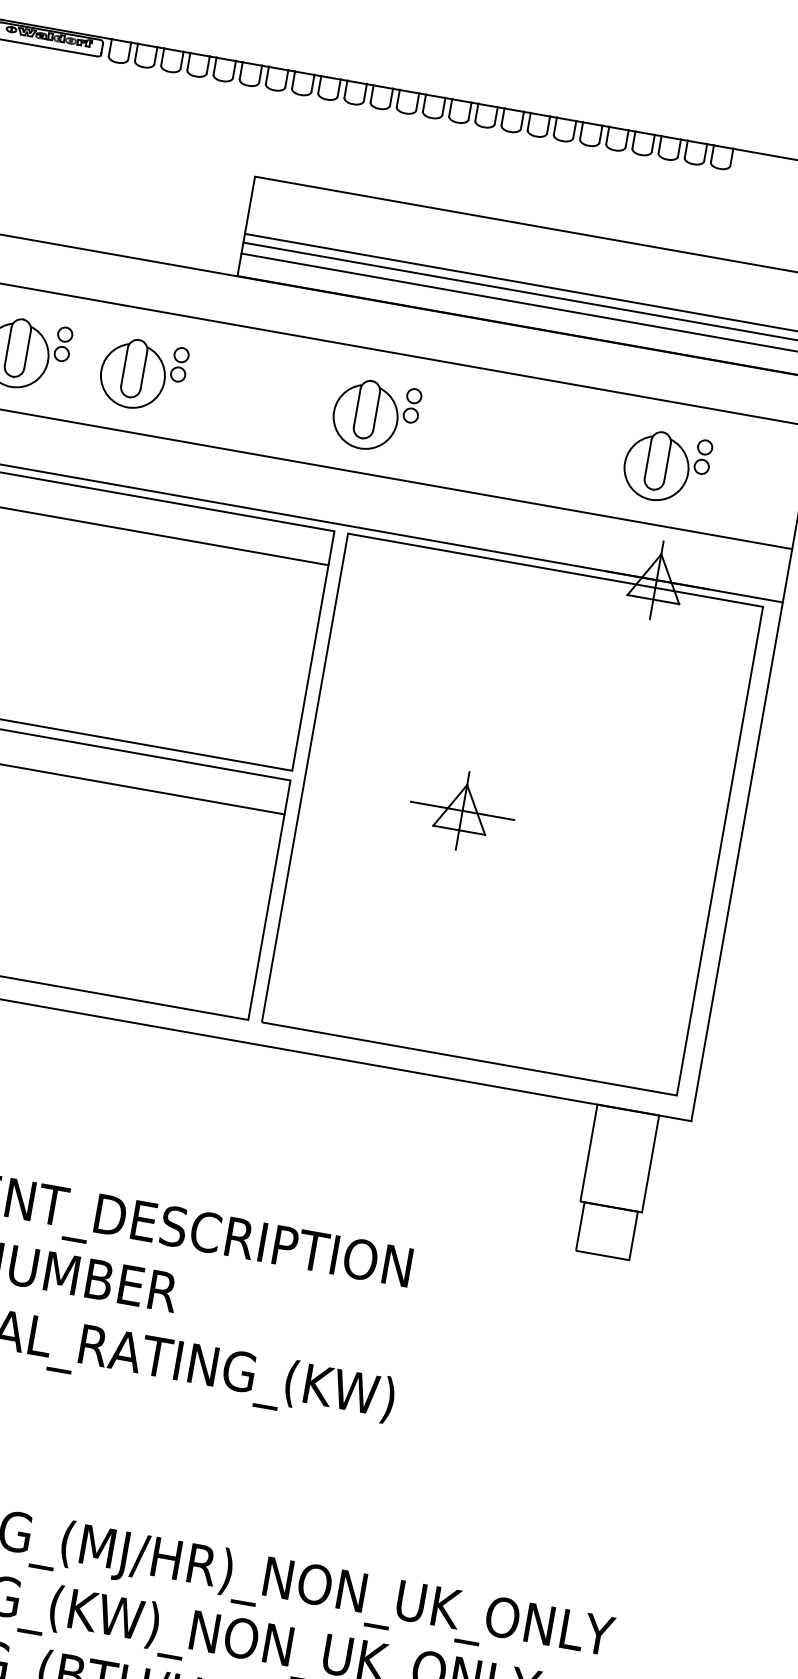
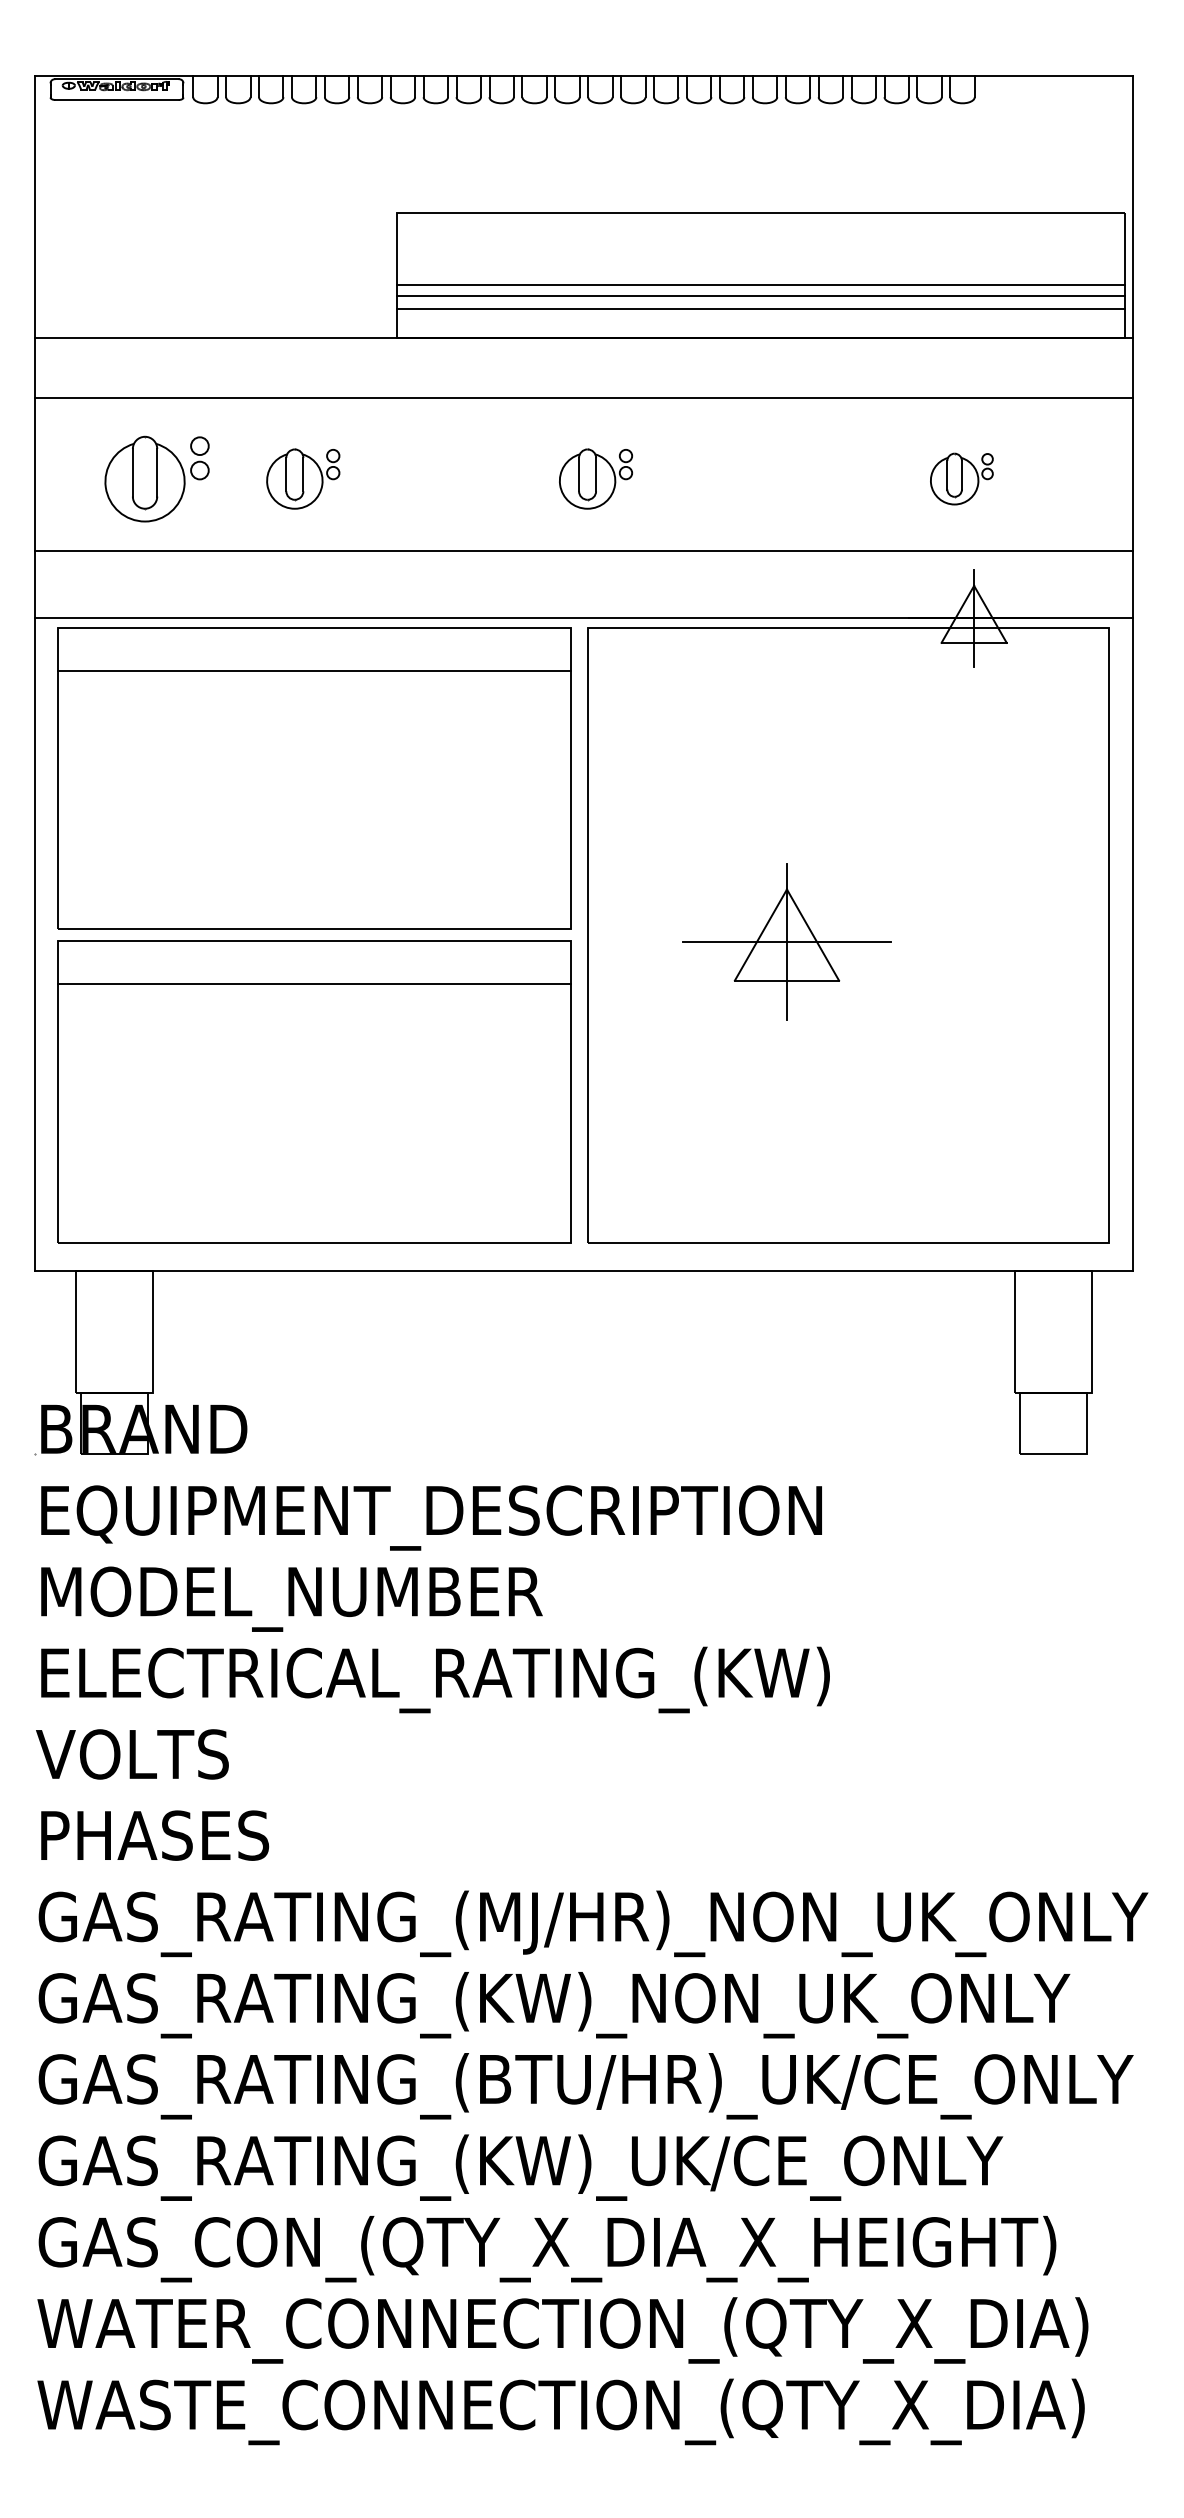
part: (142, 374) -> (302, 478), size x0.7
part: (375, 415) -> (595, 478), size x0.7
part: (666, 467) -> (961, 478), size x0.6
part: (462, 810) -> (786, 941), size x1.6

